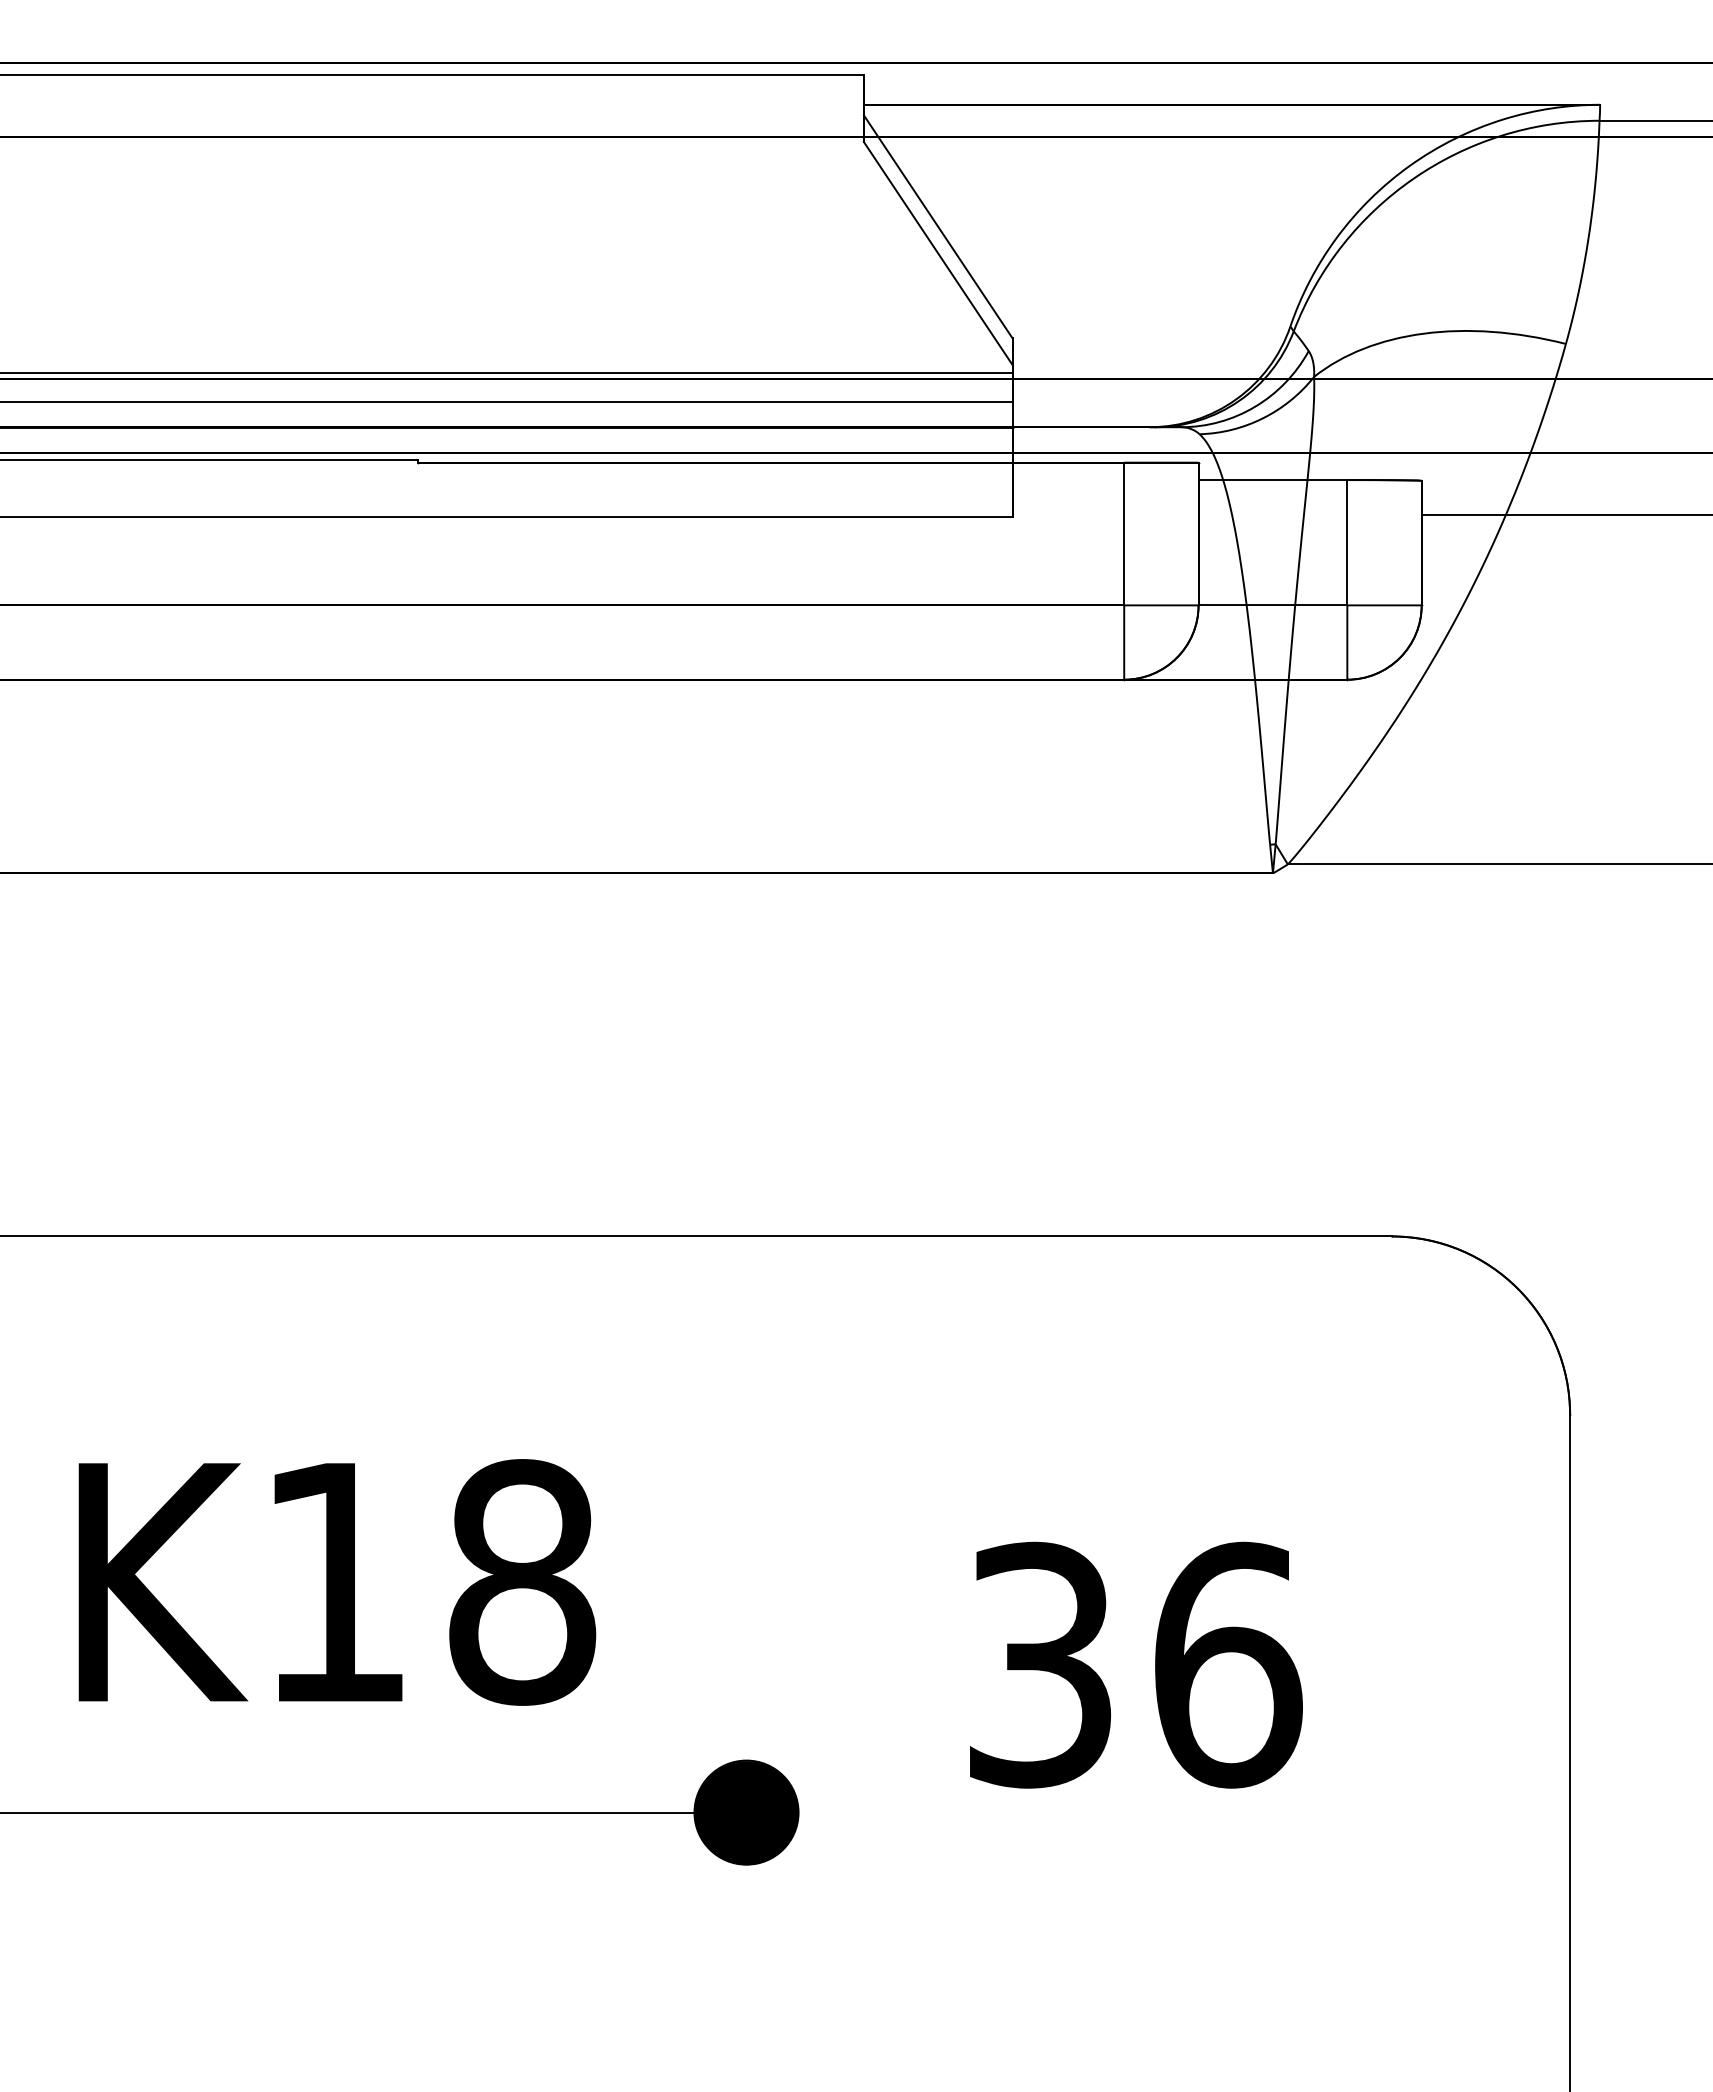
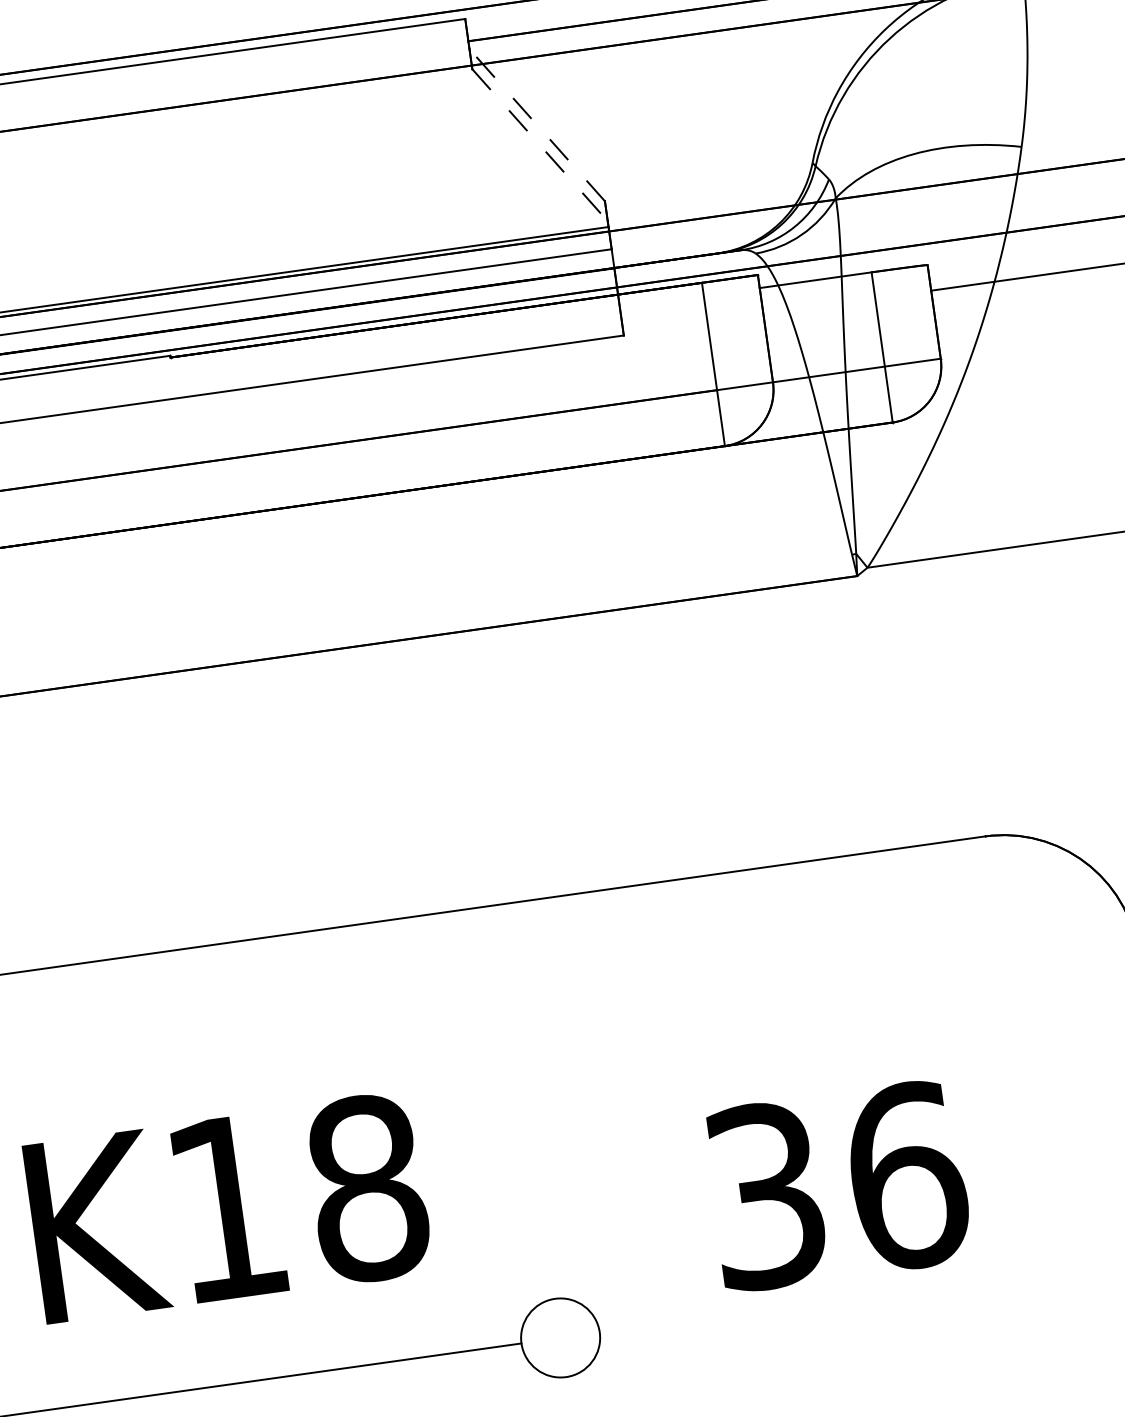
line: (937, 226) -> (536, 125), solid -> dashed
line: (938, 253) -> (540, 145), solid -> dashed
fill: (746, 1813) -> (560, 1338), removed

